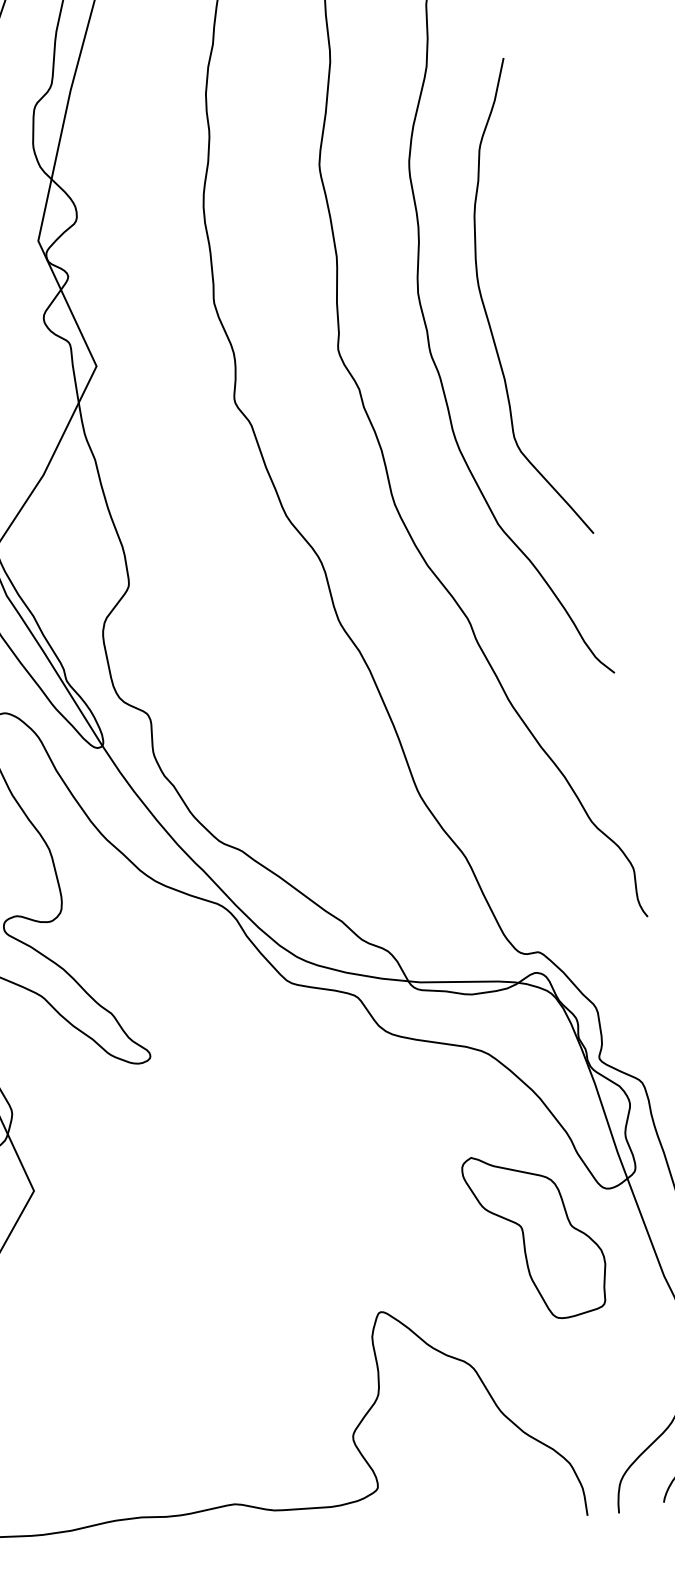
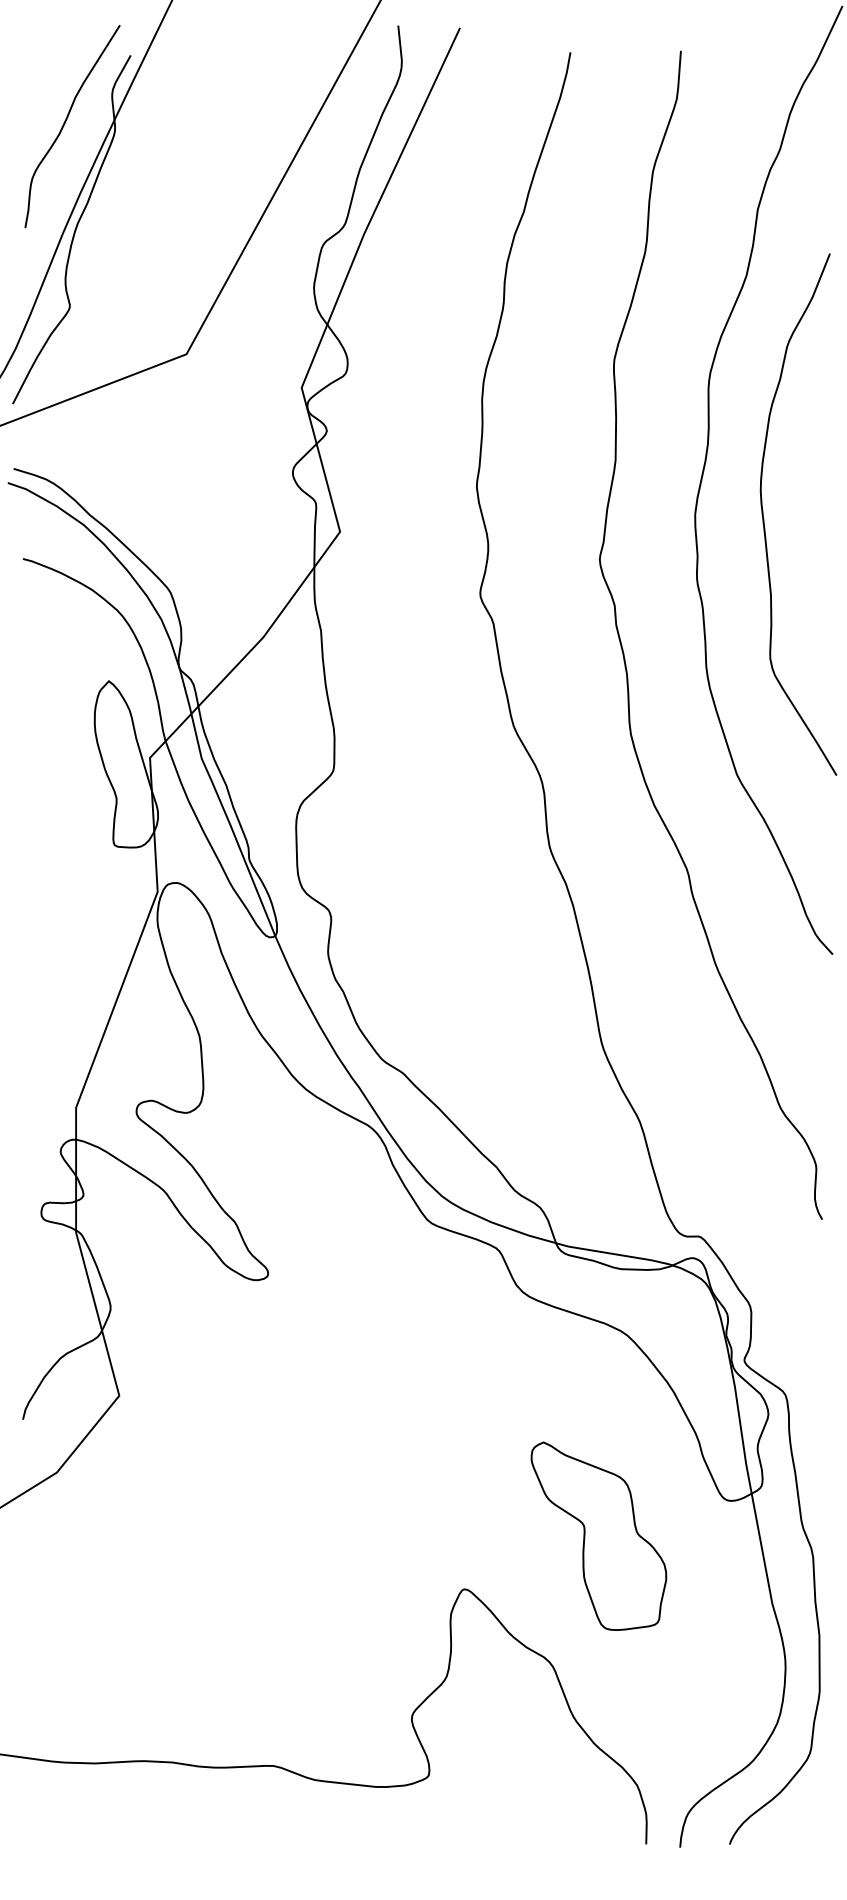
curve: (486, 310) -> (764, 518), moved
part: (536, 1234) -> (598, 1535), moved

